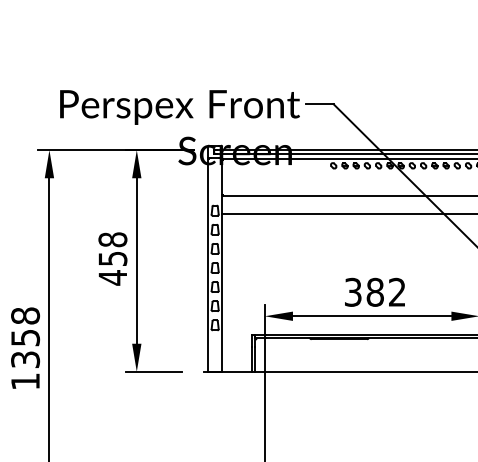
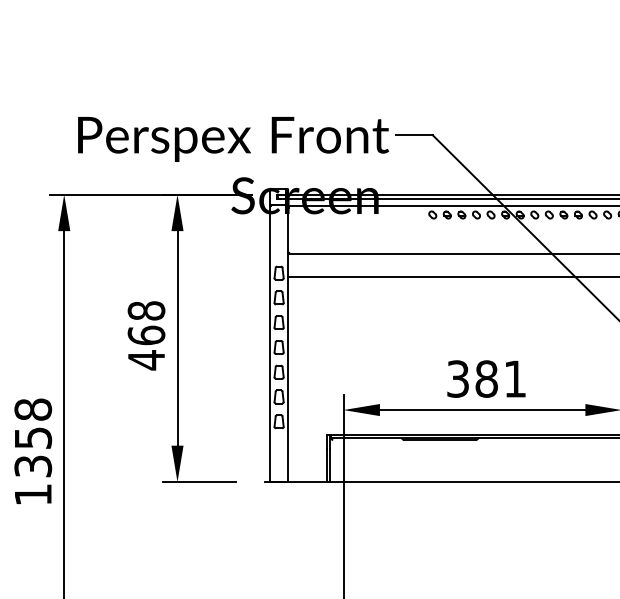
text: (112, 258) -> (145, 335), 458 -> 468
text: (397, 291) -> (515, 377), 382 -> 381

